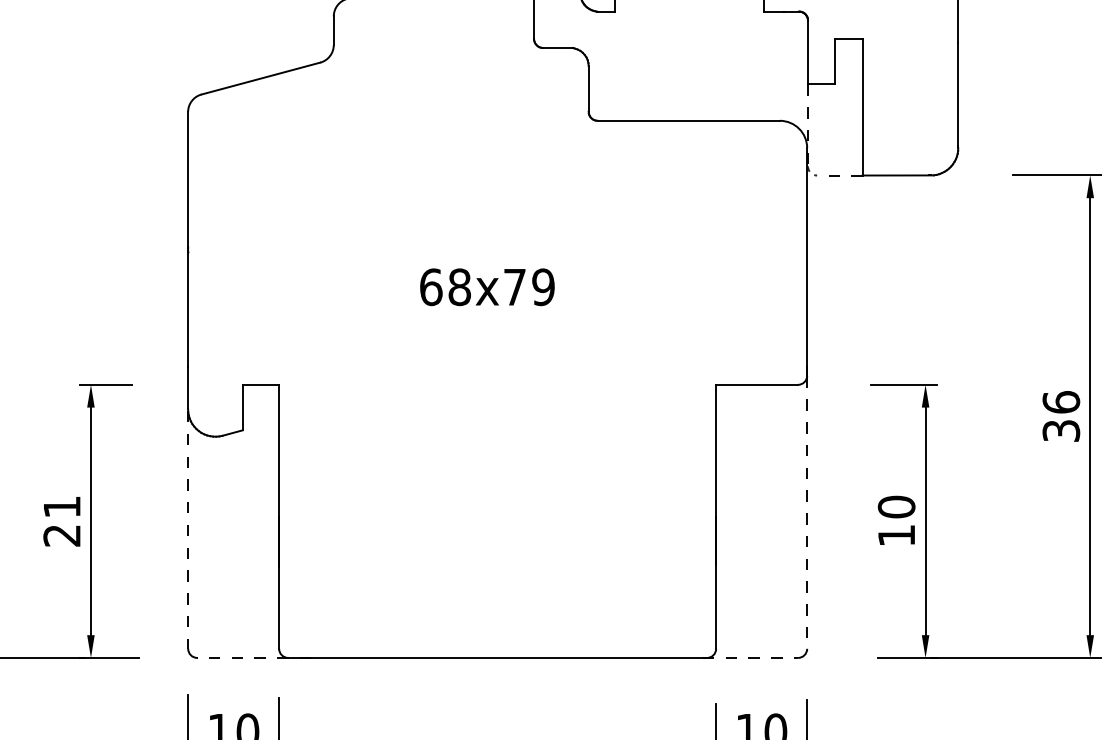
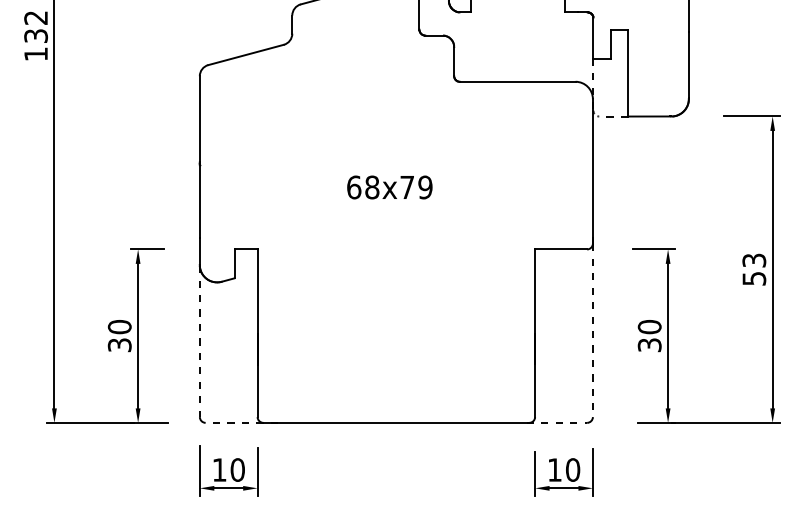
text: (1061, 414) -> (754, 268), 36 -> 53
text: (61, 521) -> (119, 336), 21 -> 30
text: (896, 536) -> (649, 345), 10 -> 30

